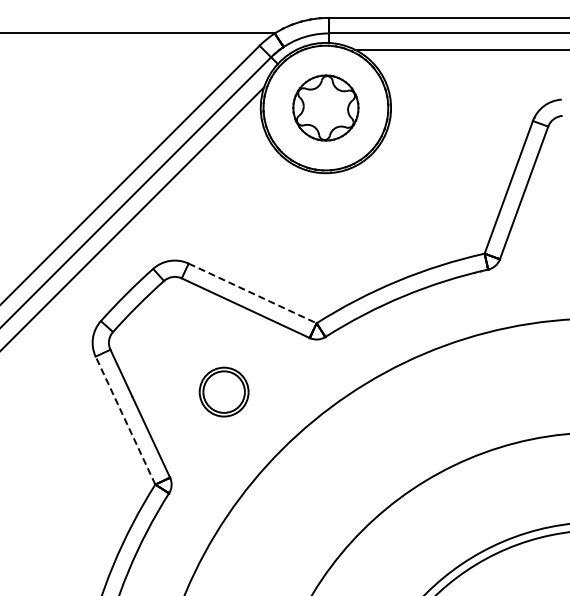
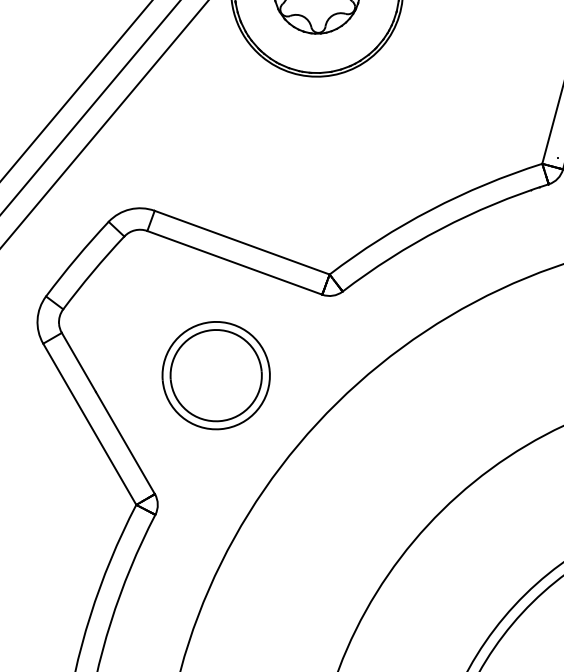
line: (252, 293) -> (241, 242), dashed -> solid
part: (223, 391) -> (215, 374), size x1.67
line: (125, 420) -> (89, 424), dashed -> solid

